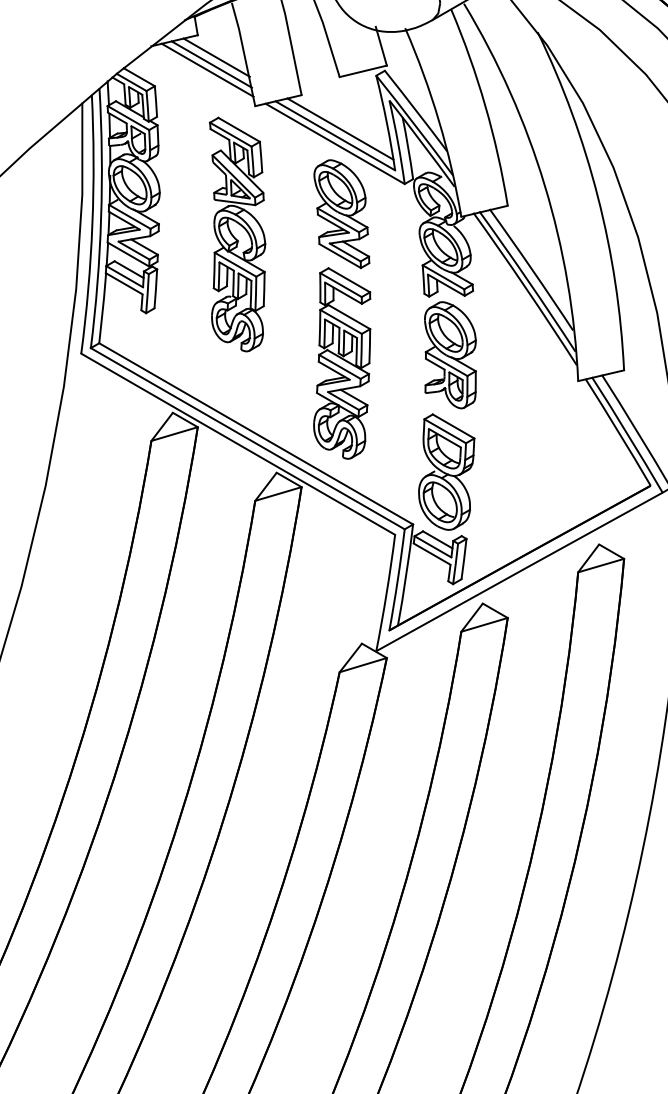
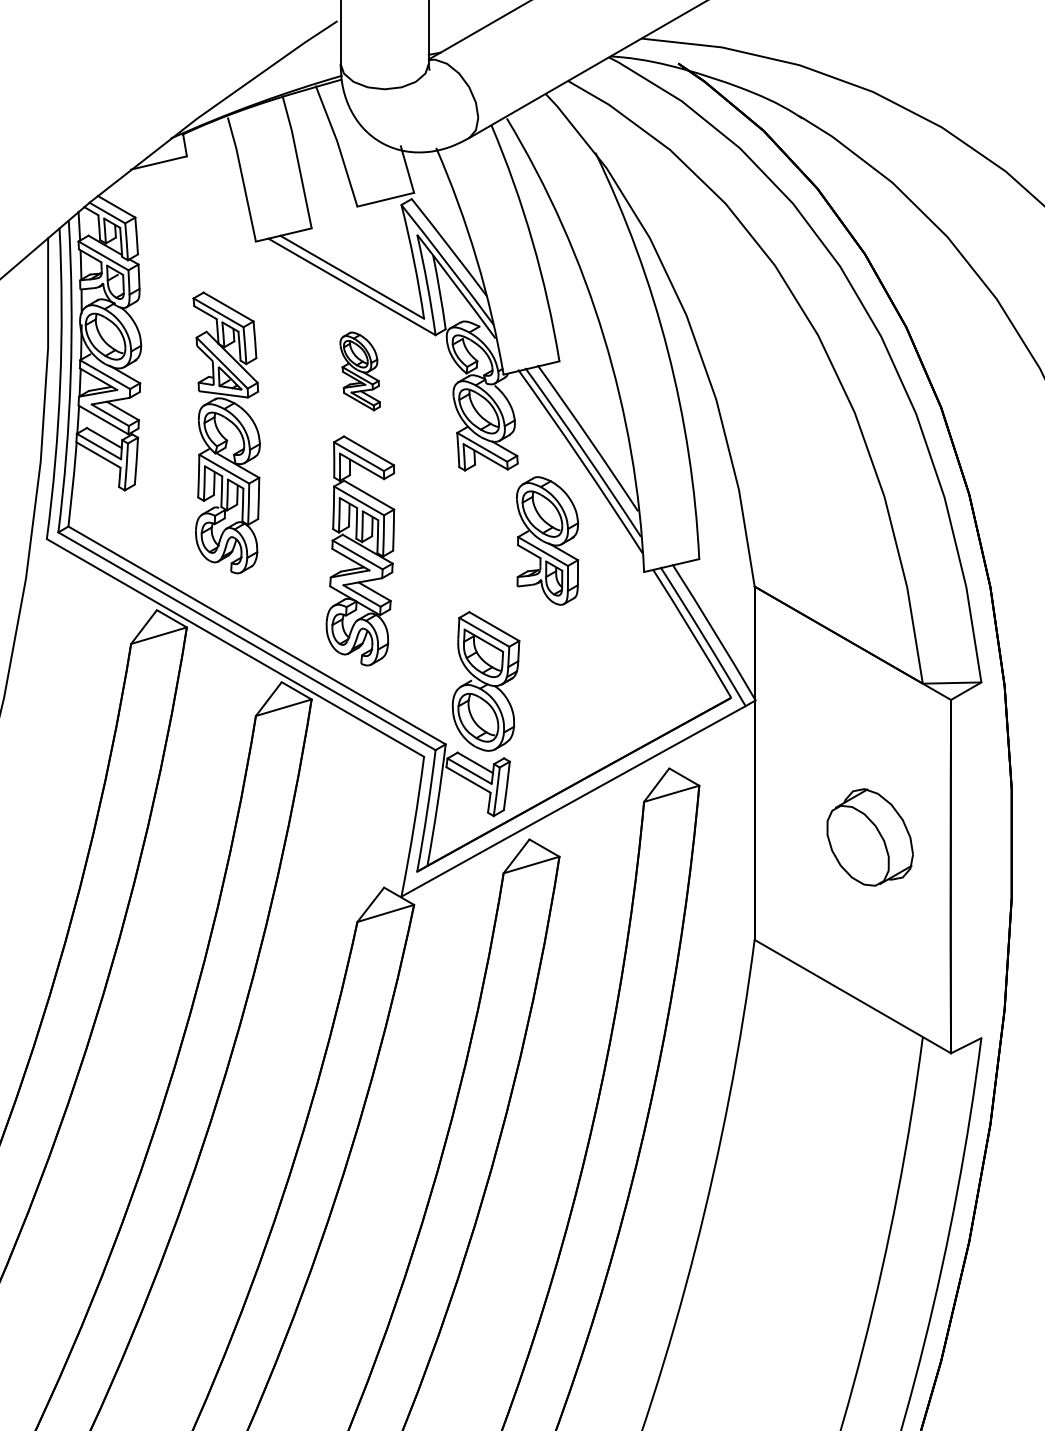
line: (216, 57) -> (209, 183), removed
line: (211, 64) -> (203, 191), removed
line: (207, 70) -> (198, 198), removed
line: (340, 128) -> (358, 268), removed
part: (342, 214) -> (360, 371), size x0.6
part: (237, 234) -> (226, 432), moved
part: (450, 354) -> (547, 540), moved

